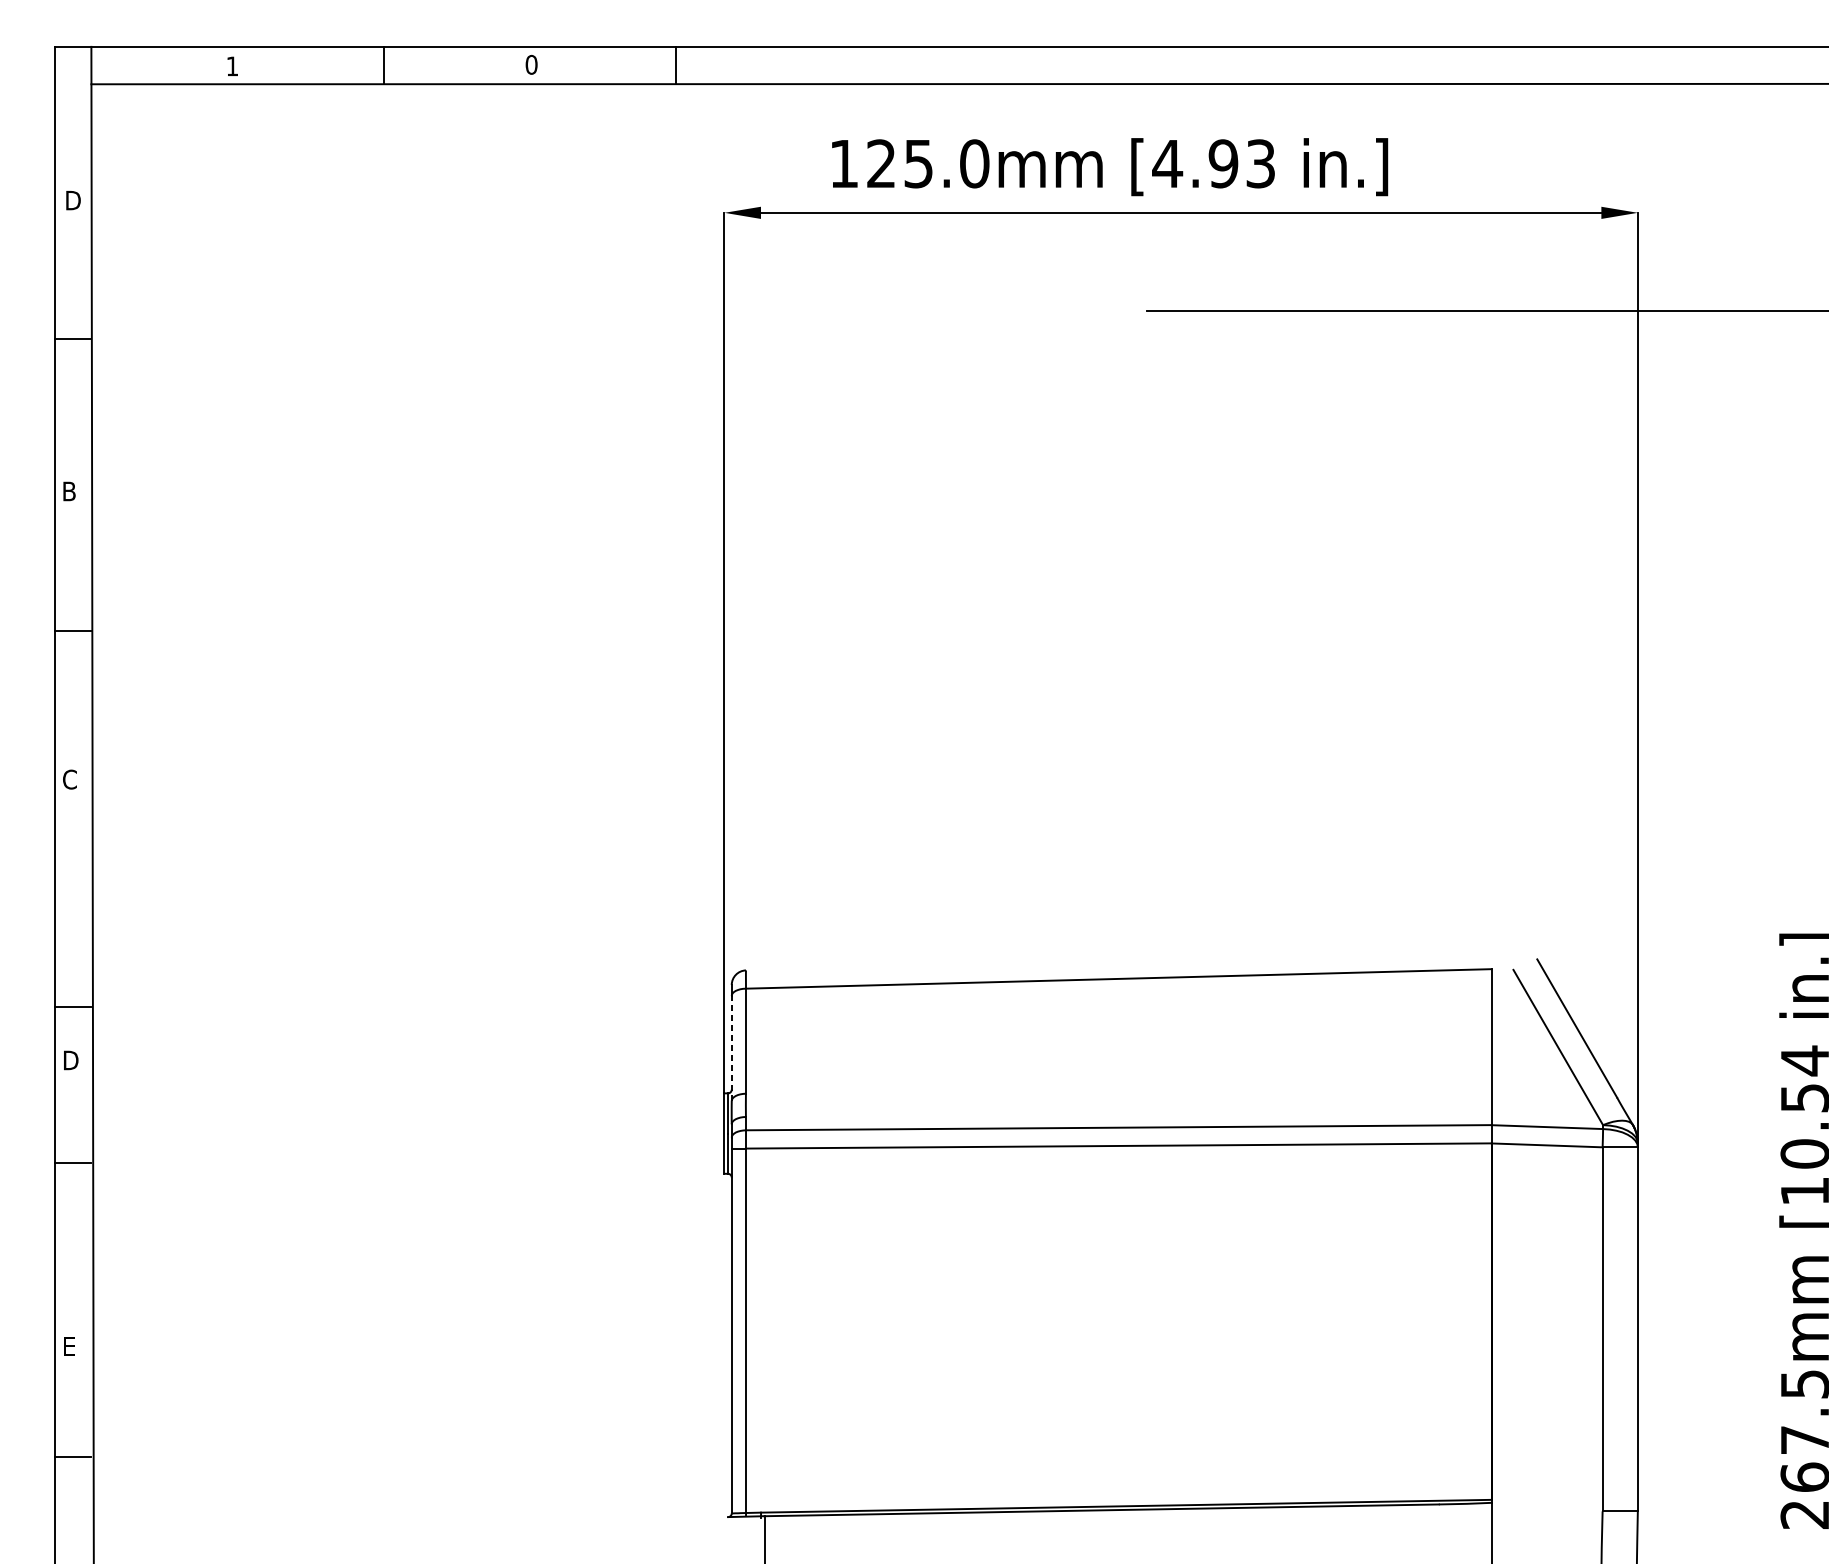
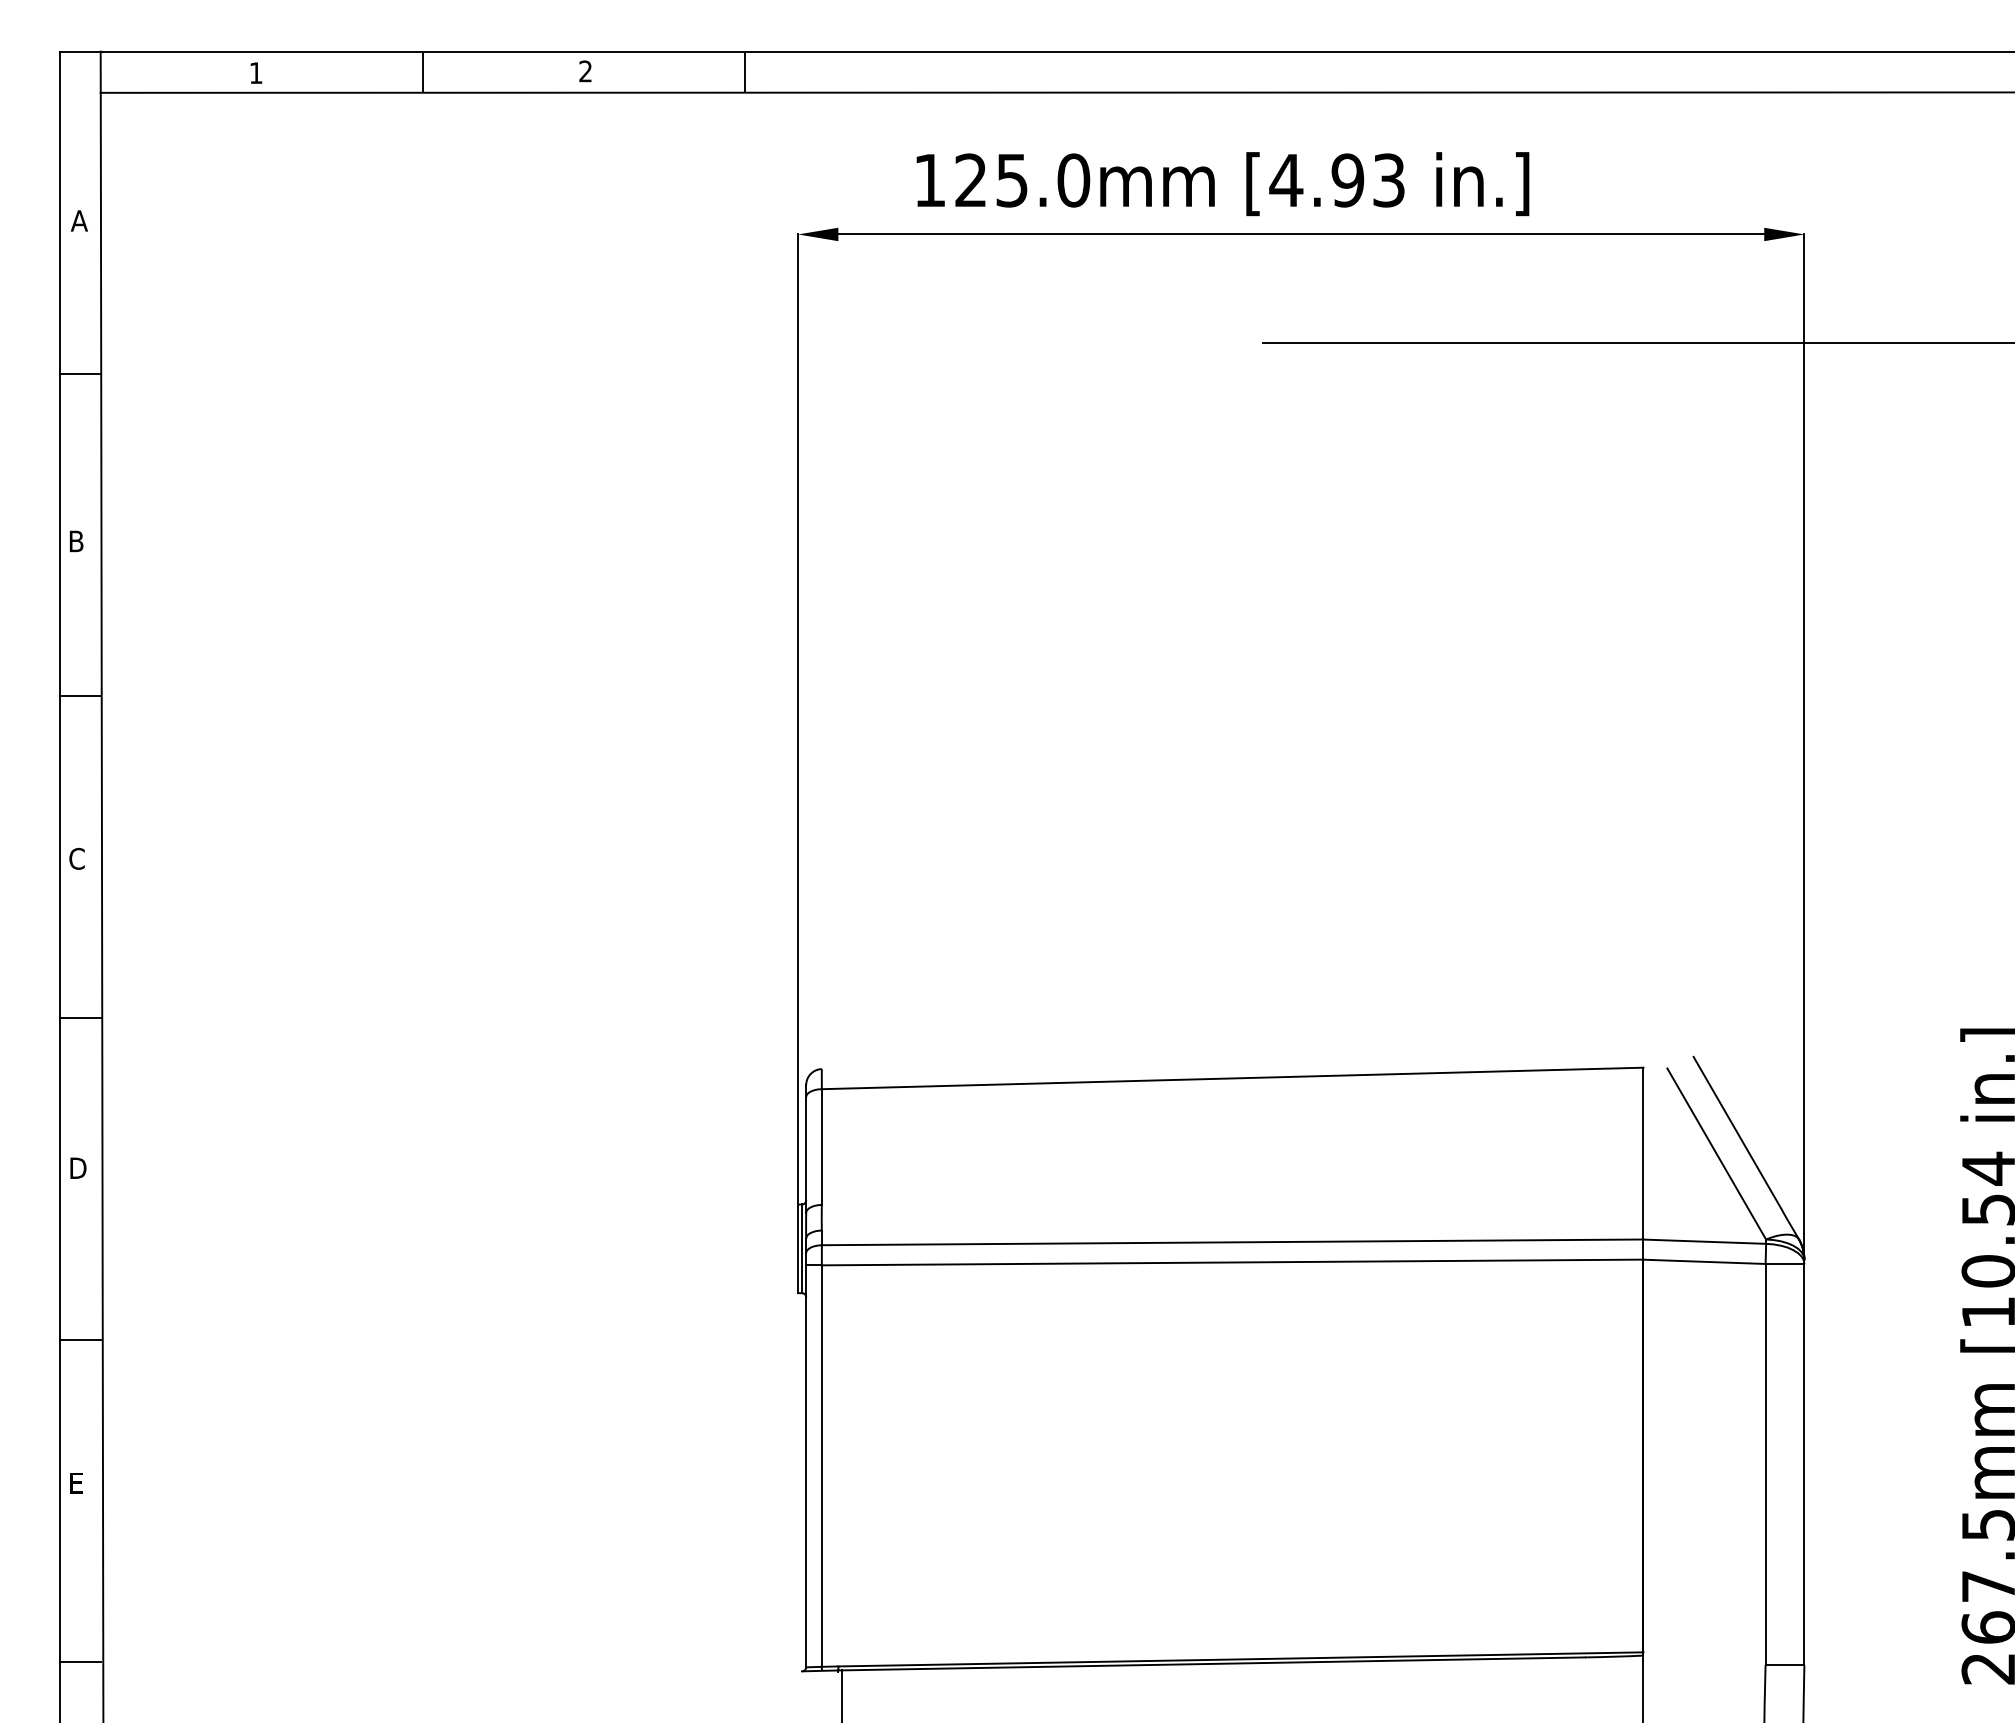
text: (531, 64) -> (585, 71), 0 -> 2
text: (72, 200) -> (79, 220), D -> A
line: (73, 1007) -> (80, 1017), moved
line: (732, 1048) -> (806, 1155), dashed -> solid
line: (73, 1162) -> (80, 1339), moved
line: (73, 1456) -> (80, 1661), moved

